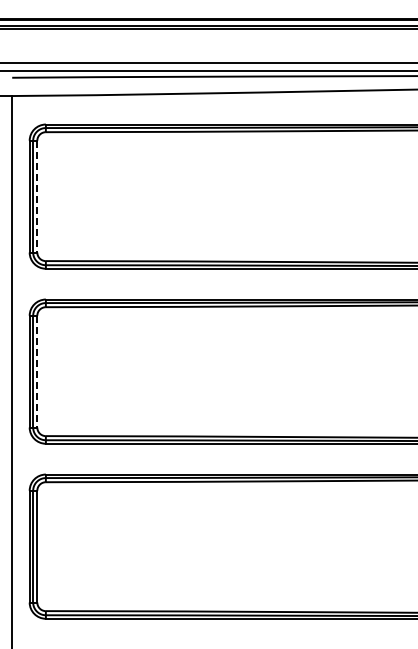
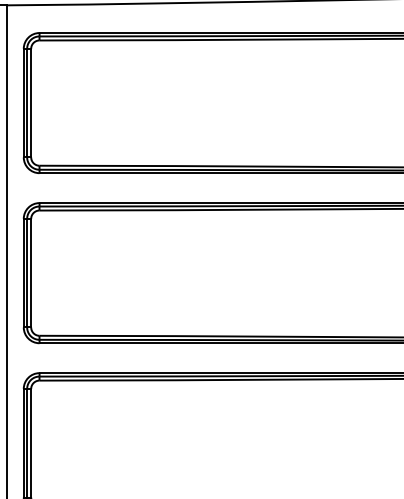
line: (37, 196) -> (31, 102), dashed -> solid
line: (37, 371) -> (31, 273), dashed -> solid

